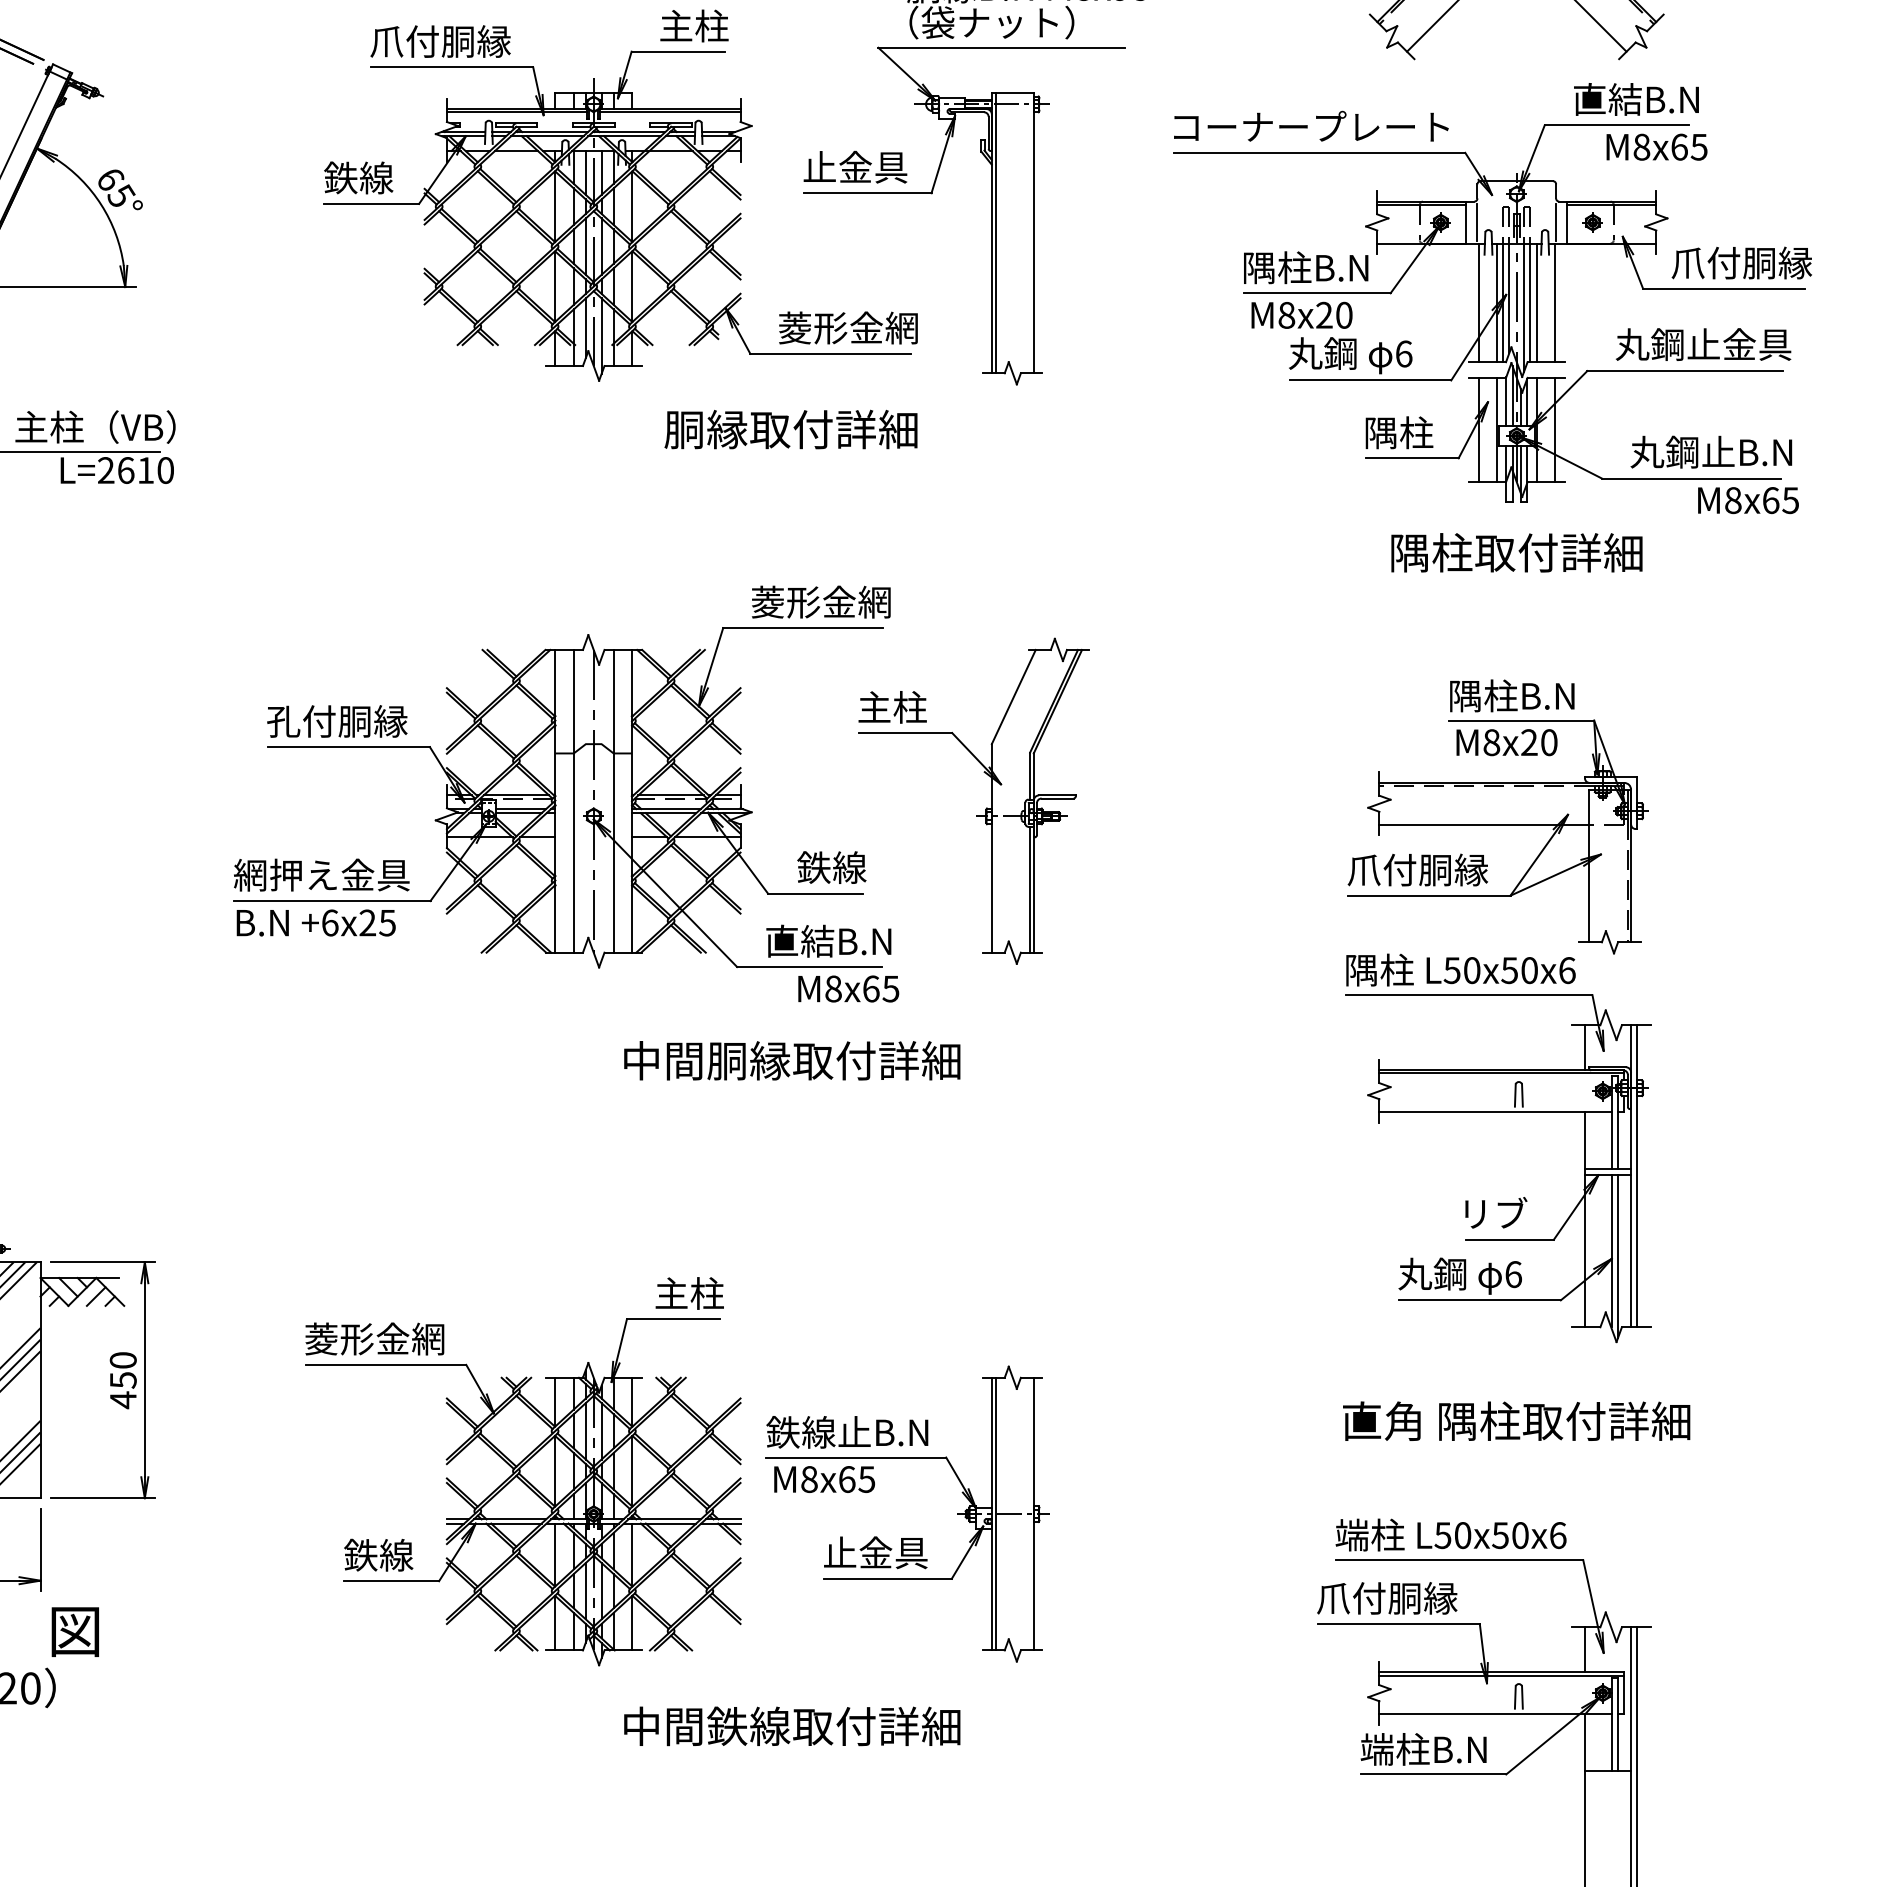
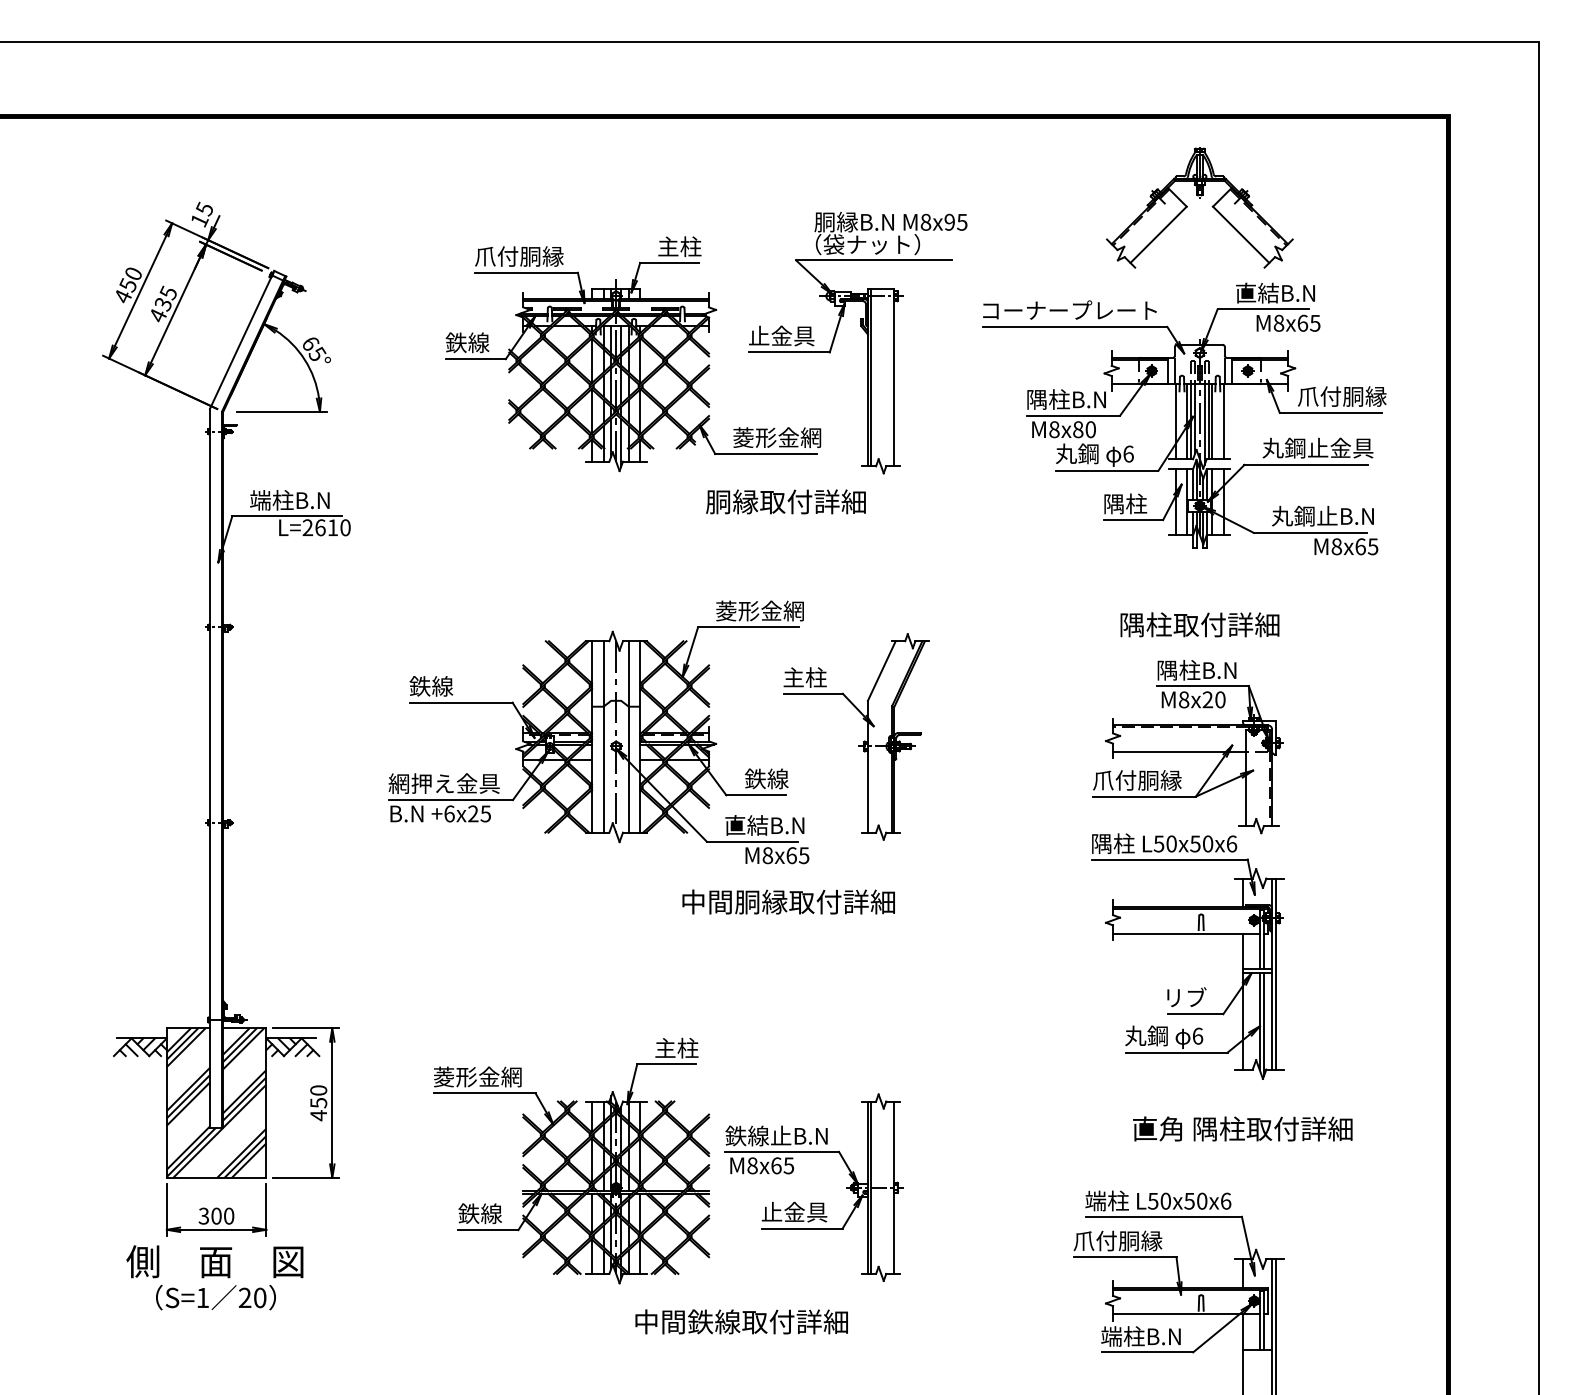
text: (1324, 315) -> (1078, 429), M8x20 -> M8x80
text: (94, 425) -> (300, 499), 主柱（VB） -> 端柱B.N
text: (790, 428) -> (785, 501), moved
text: (1516, 552) -> (1199, 624), moved
text: (336, 721) -> (453, 686), 孔付胴縁 -> 鉄線
text: (791, 1059) -> (788, 901), moved
text: (1516, 1420) -> (1242, 1128), moved

